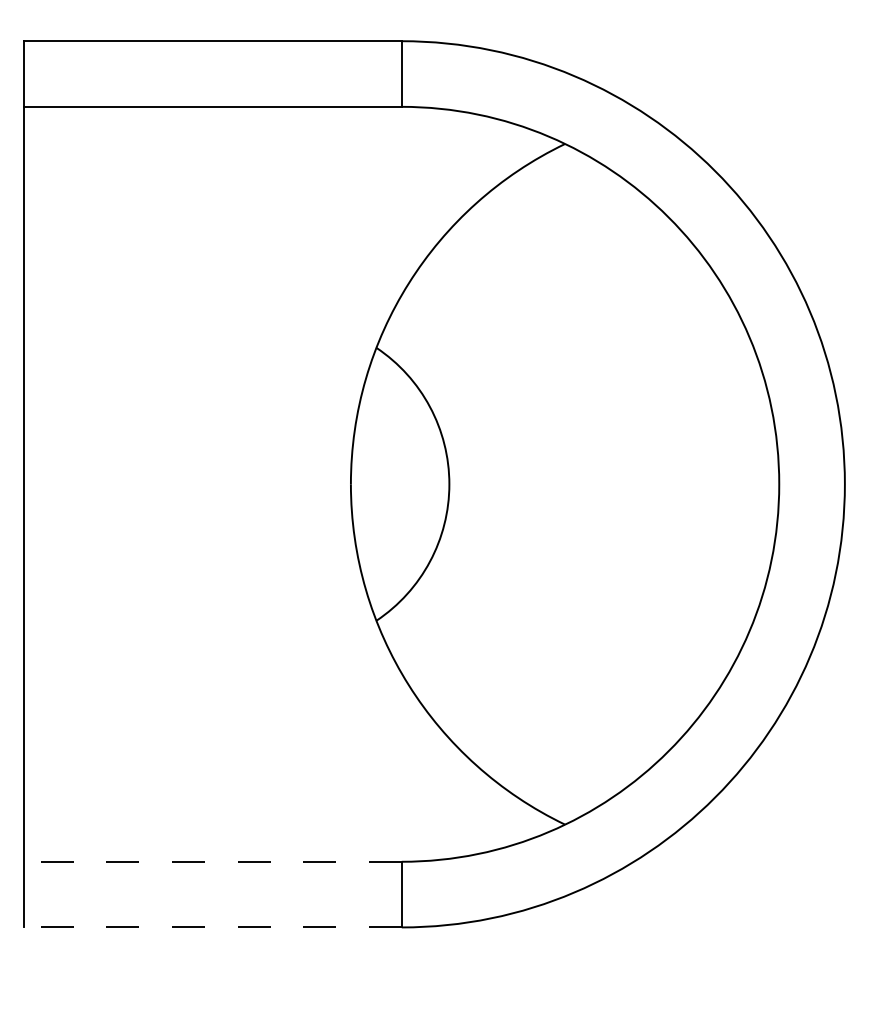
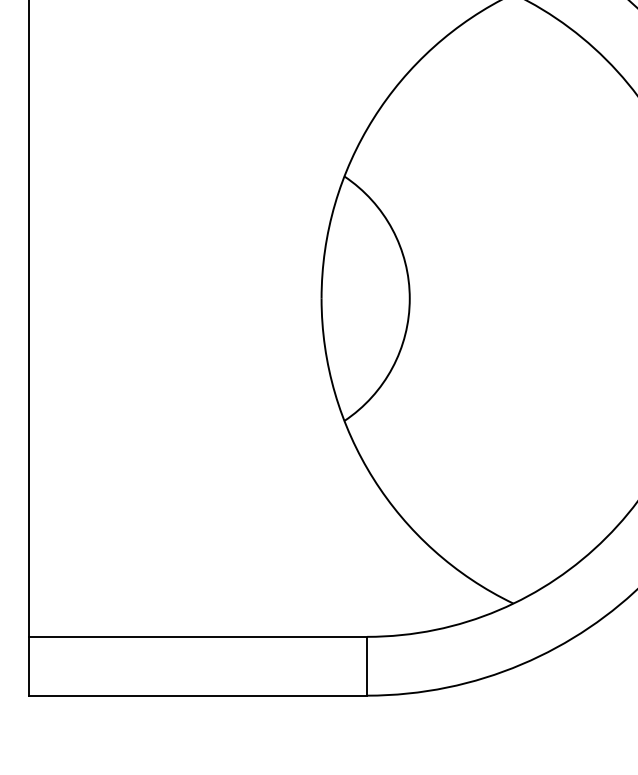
line: (213, 861) -> (198, 636), dashed -> solid
line: (213, 927) -> (198, 695), dashed -> solid

